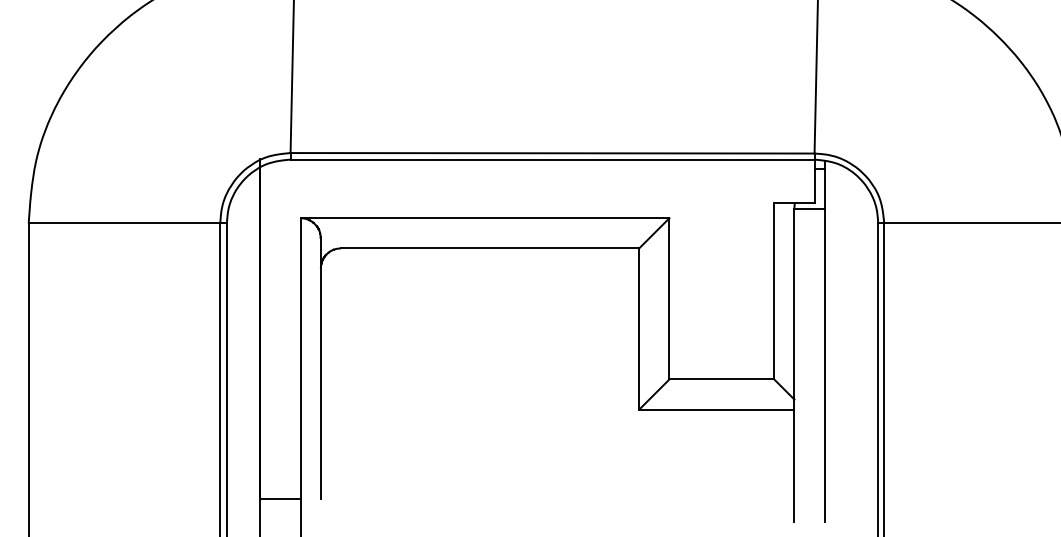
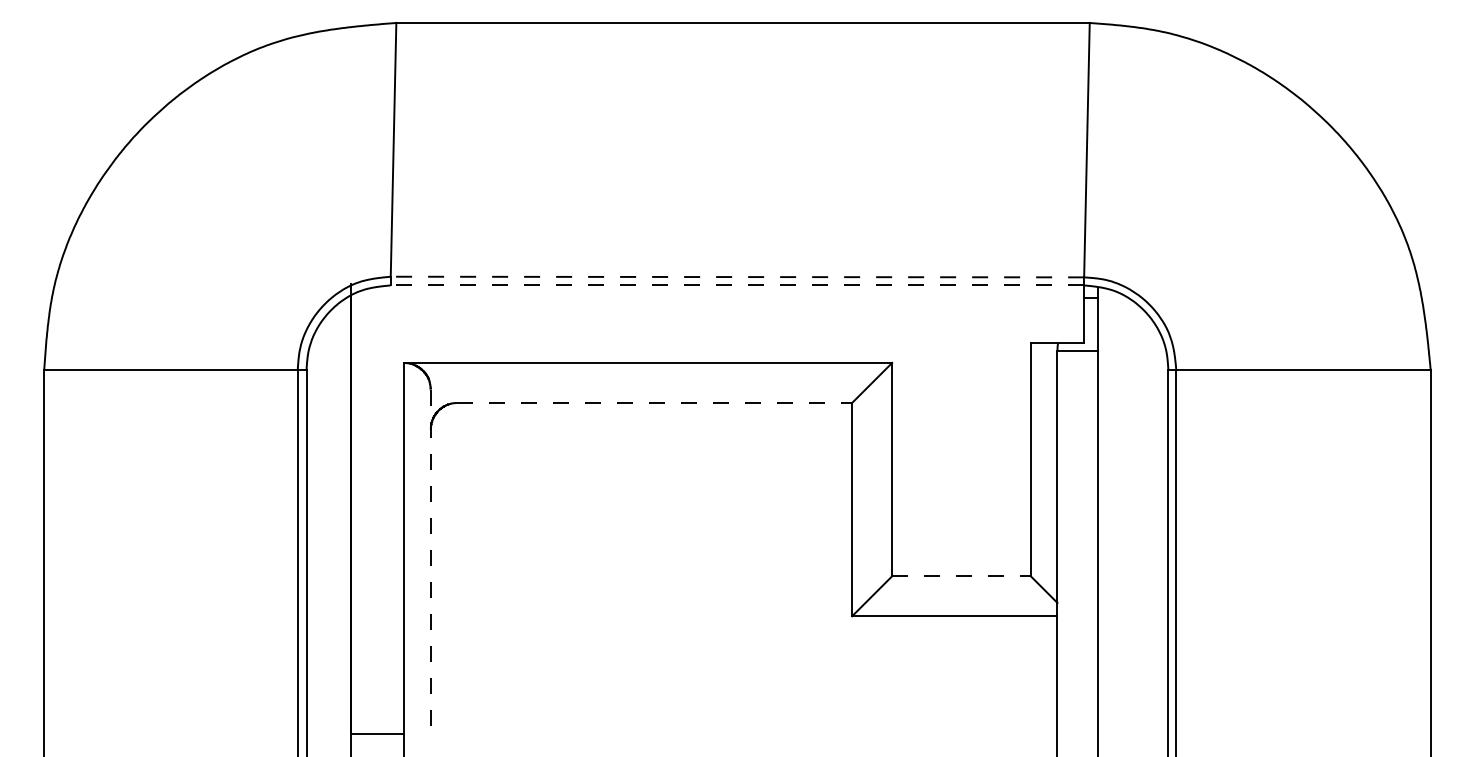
line: (552, 153) -> (737, 277), solid -> dashed
line: (552, 159) -> (737, 285), solid -> dashed
line: (490, 248) -> (655, 402), solid -> dashed
line: (320, 369) -> (430, 562), solid -> dashed
line: (721, 379) -> (961, 576), solid -> dashed

